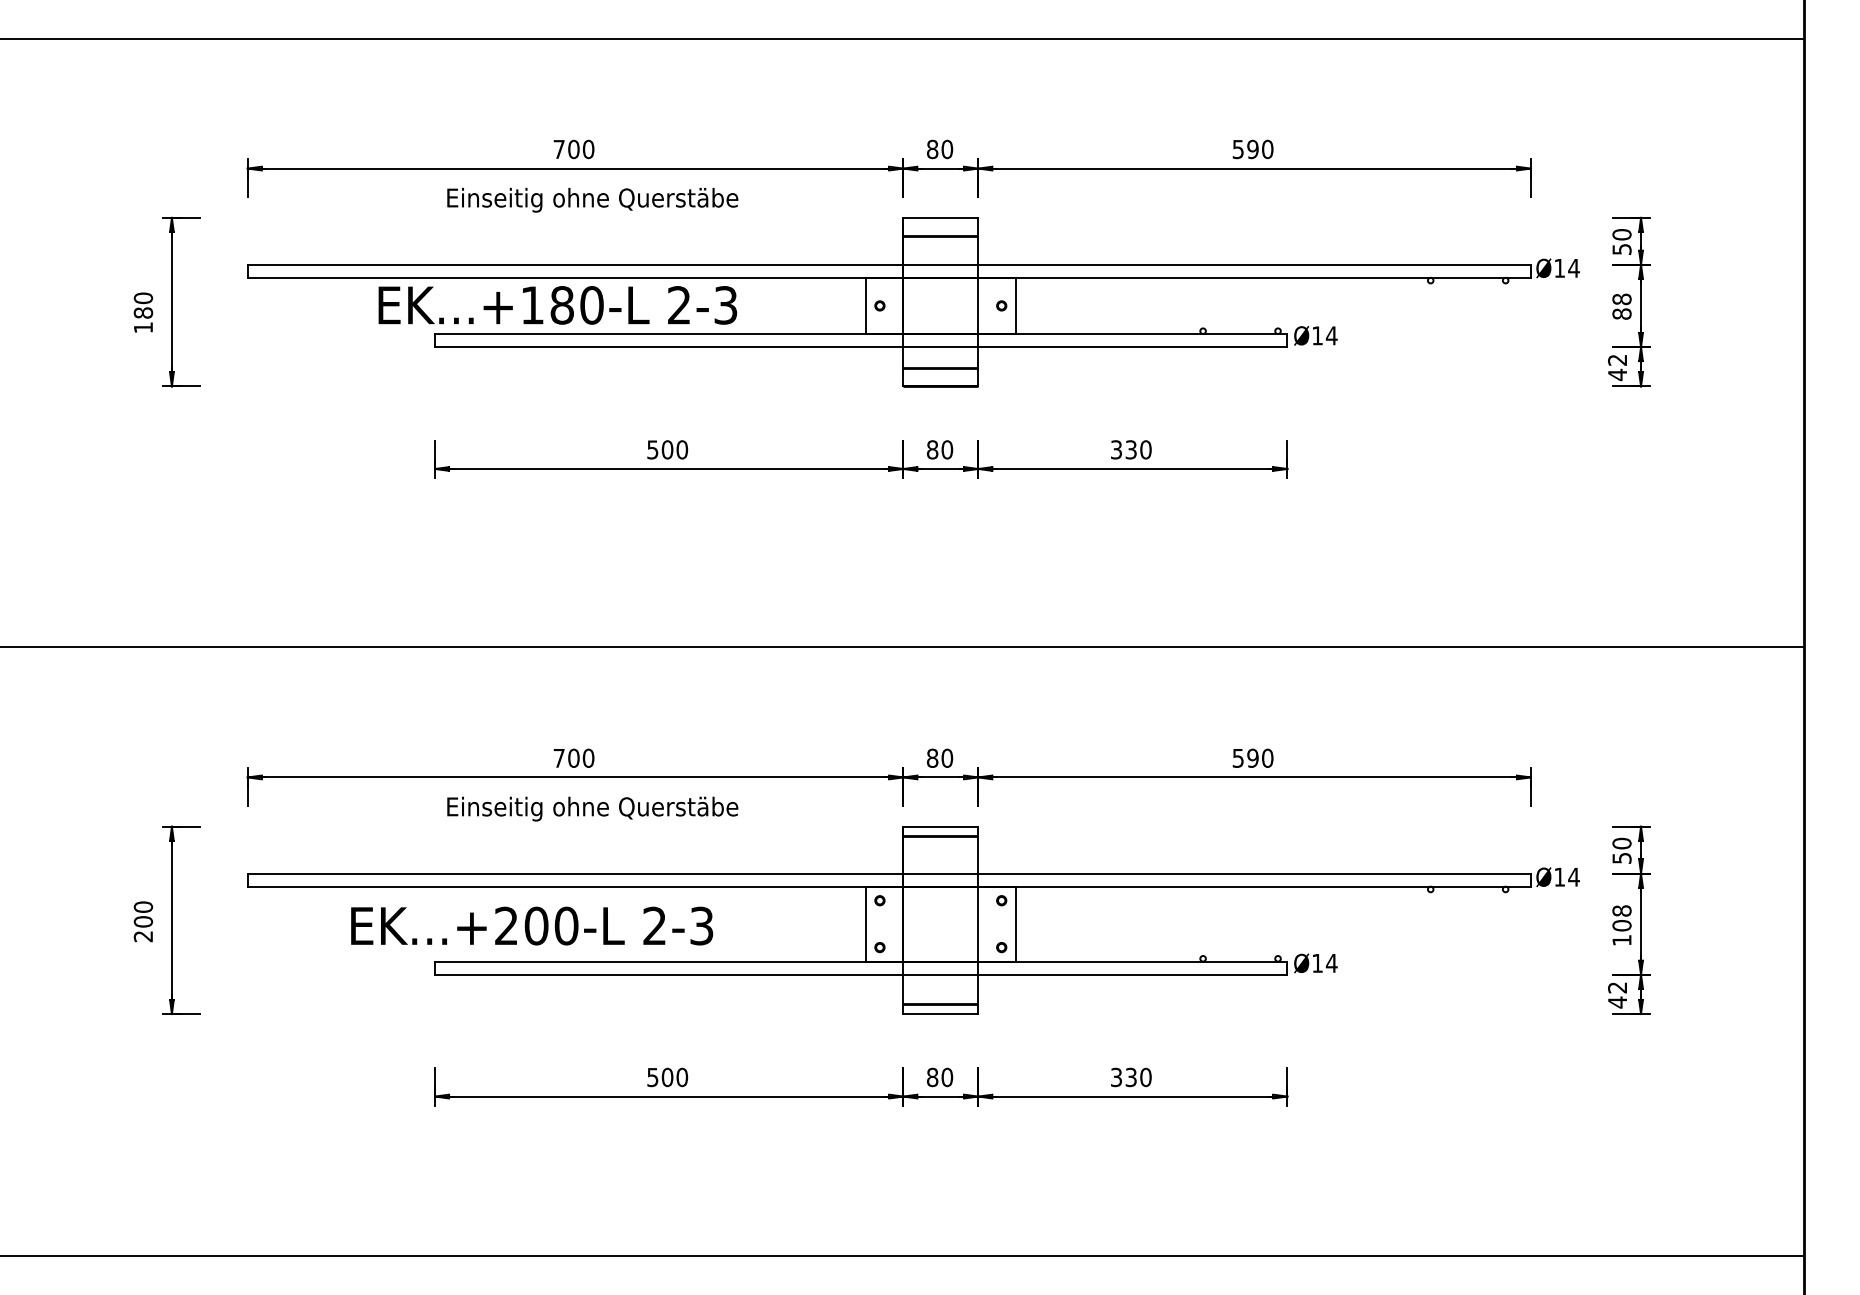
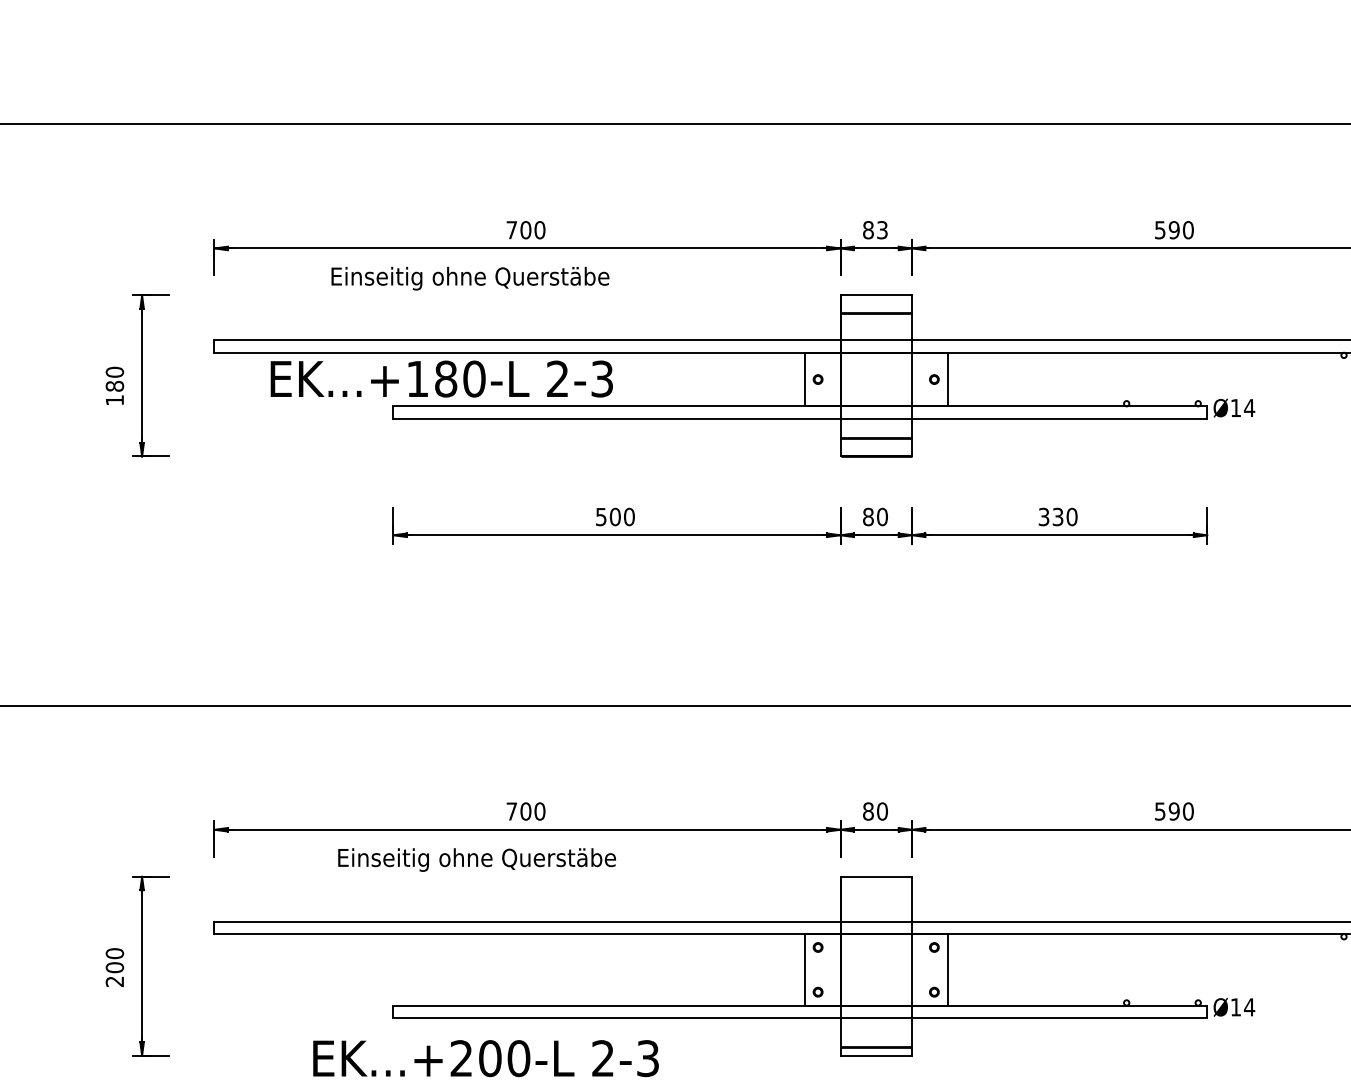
text: (947, 149) -> (882, 230), 80 -> 83
text: (592, 200) -> (470, 278), moved
text: (557, 305) -> (441, 379), moved
text: (592, 808) -> (476, 859), moved
hatch: (940, 835) -> (875, 885), removed
text: (532, 925) -> (486, 1058), moved

